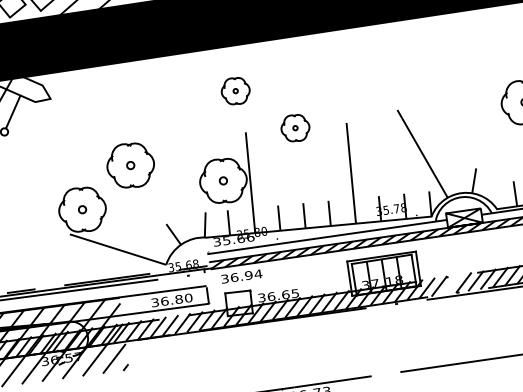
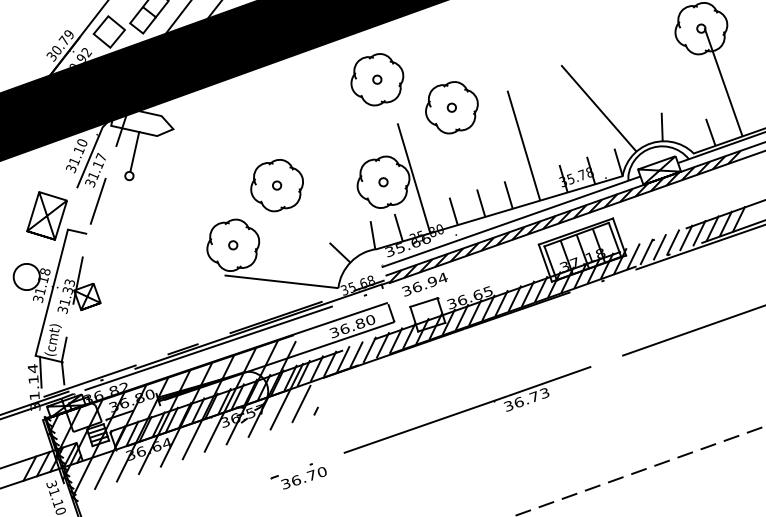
part: (235, 90) -> (377, 79), size x1.67
part: (295, 127) -> (451, 107), size x1.67
line: (451, 284) -> (659, 247), added

